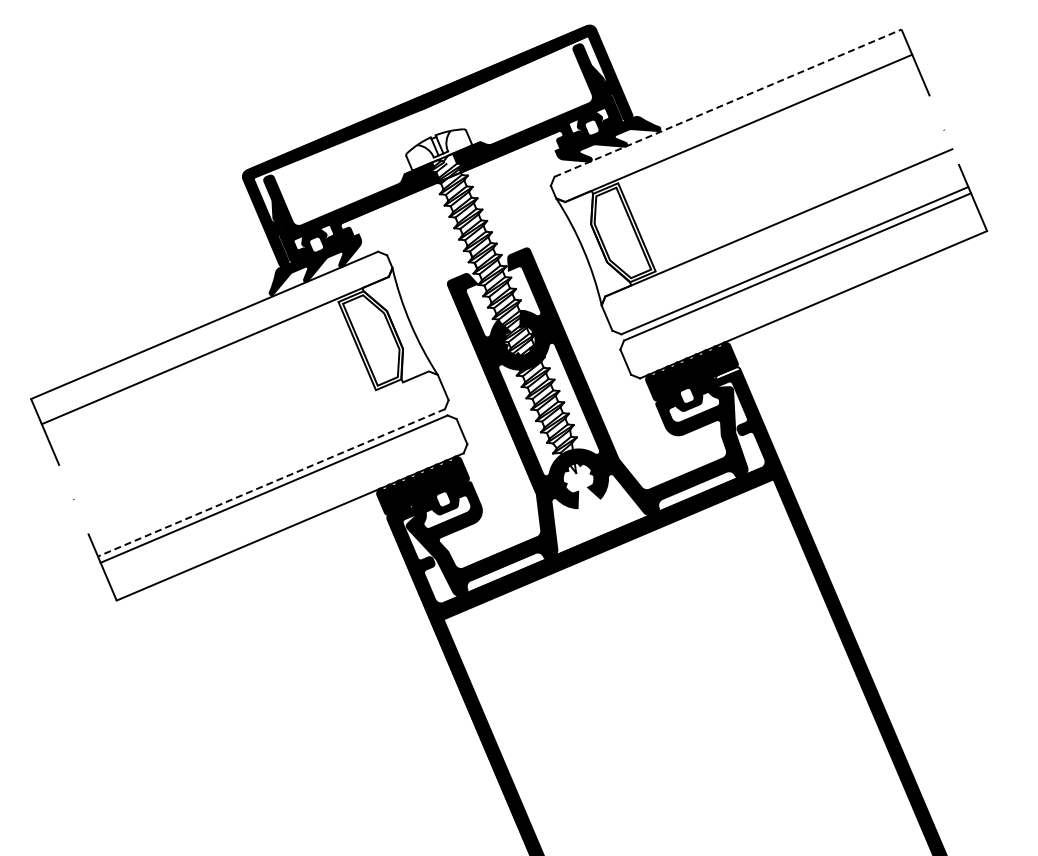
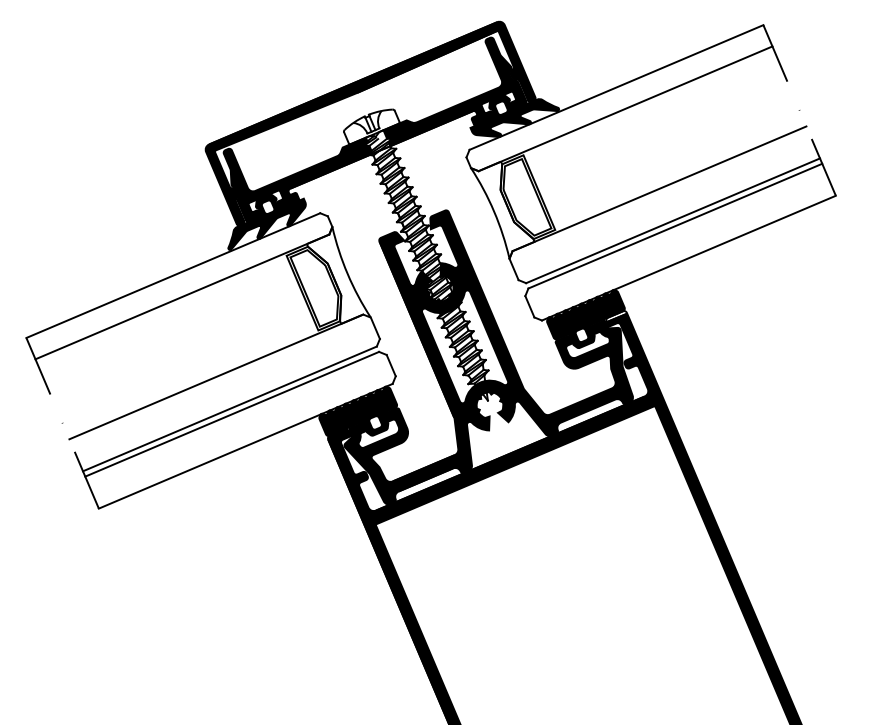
line: (728, 103) -> (616, 87), dashed -> solid
line: (254, 444) -> (215, 376), added
line: (271, 483) -> (229, 409), dashed -> solid

